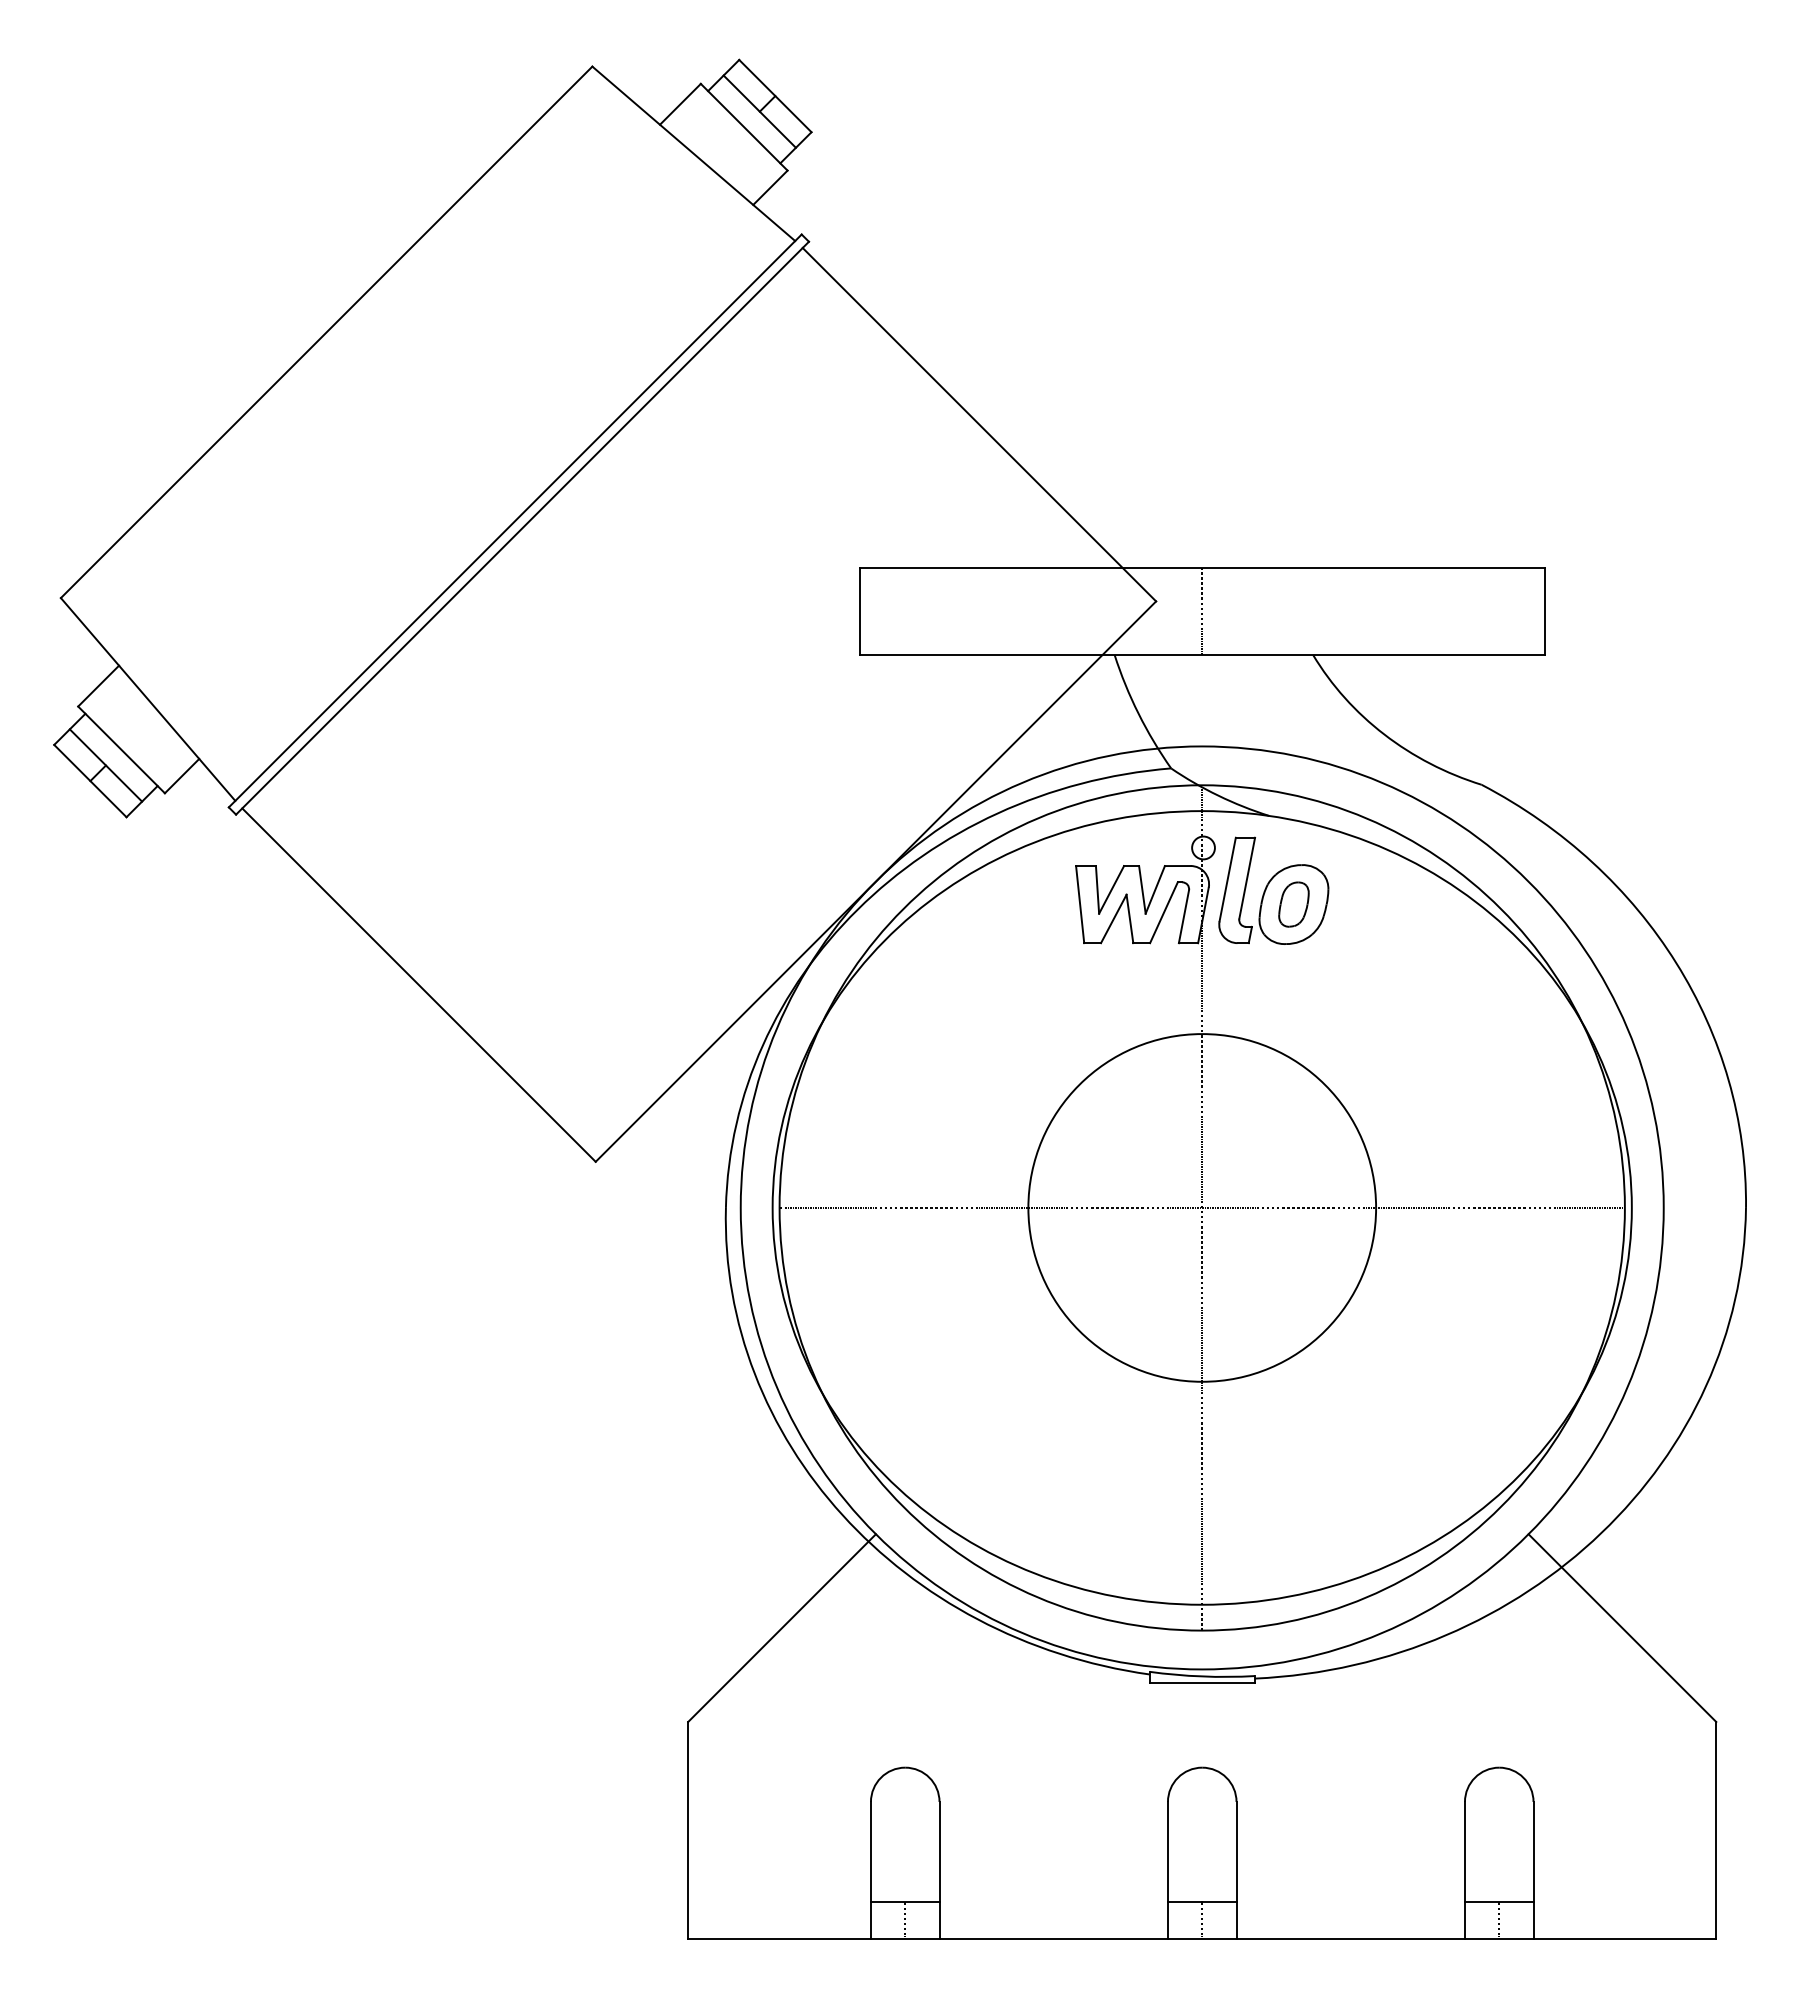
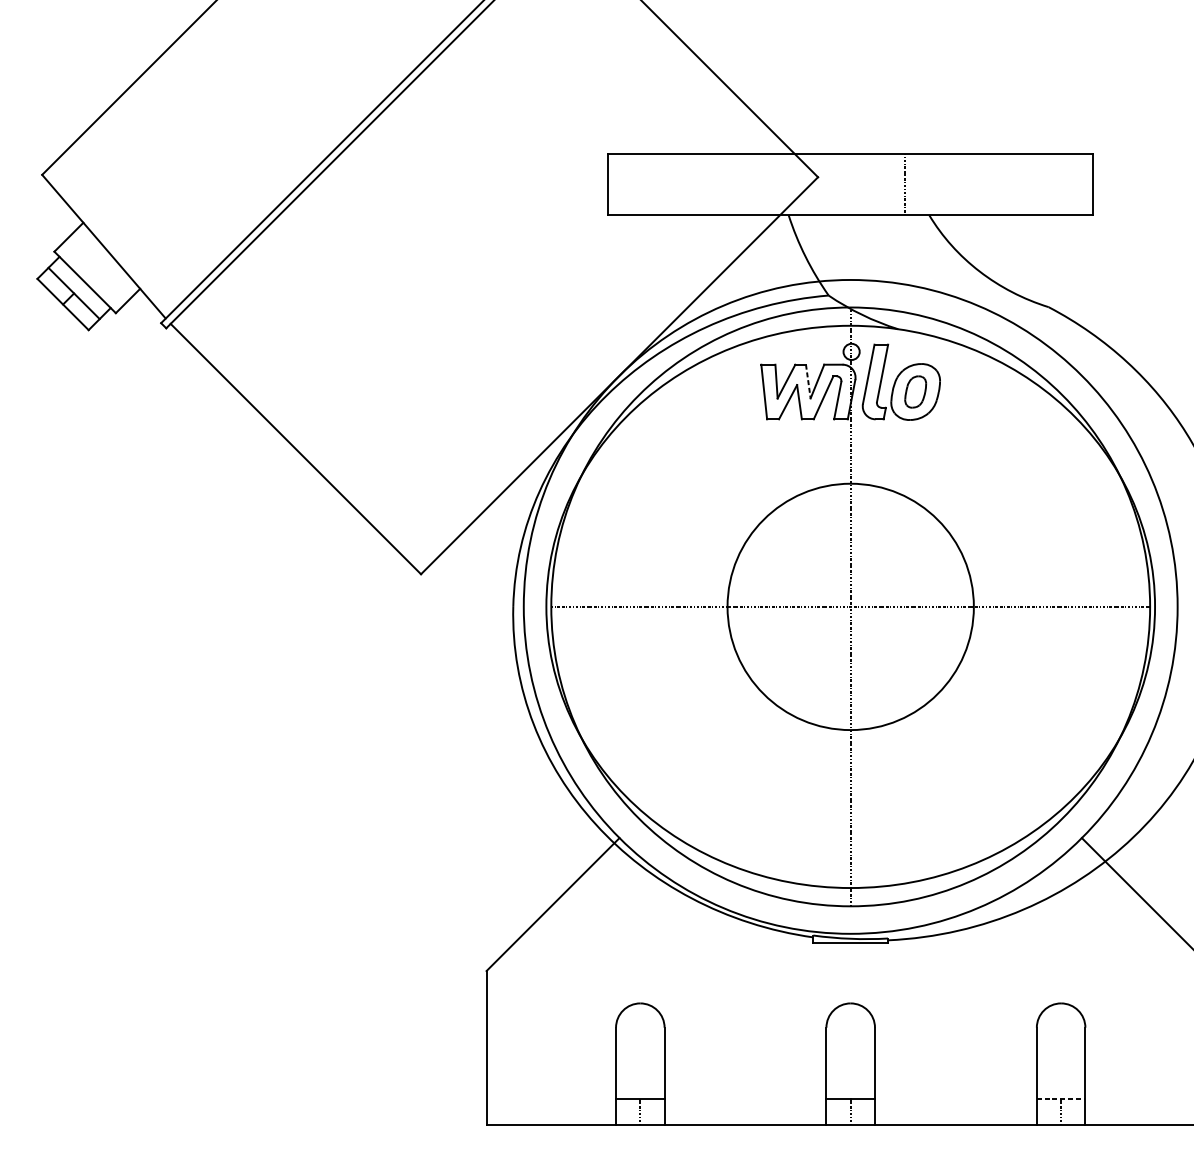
line: (1202, 611) -> (904, 184), moved
line: (1142, 890) -> (808, 382), solid -> dashed
line: (1499, 1902) -> (1061, 1098), solid -> dashed

